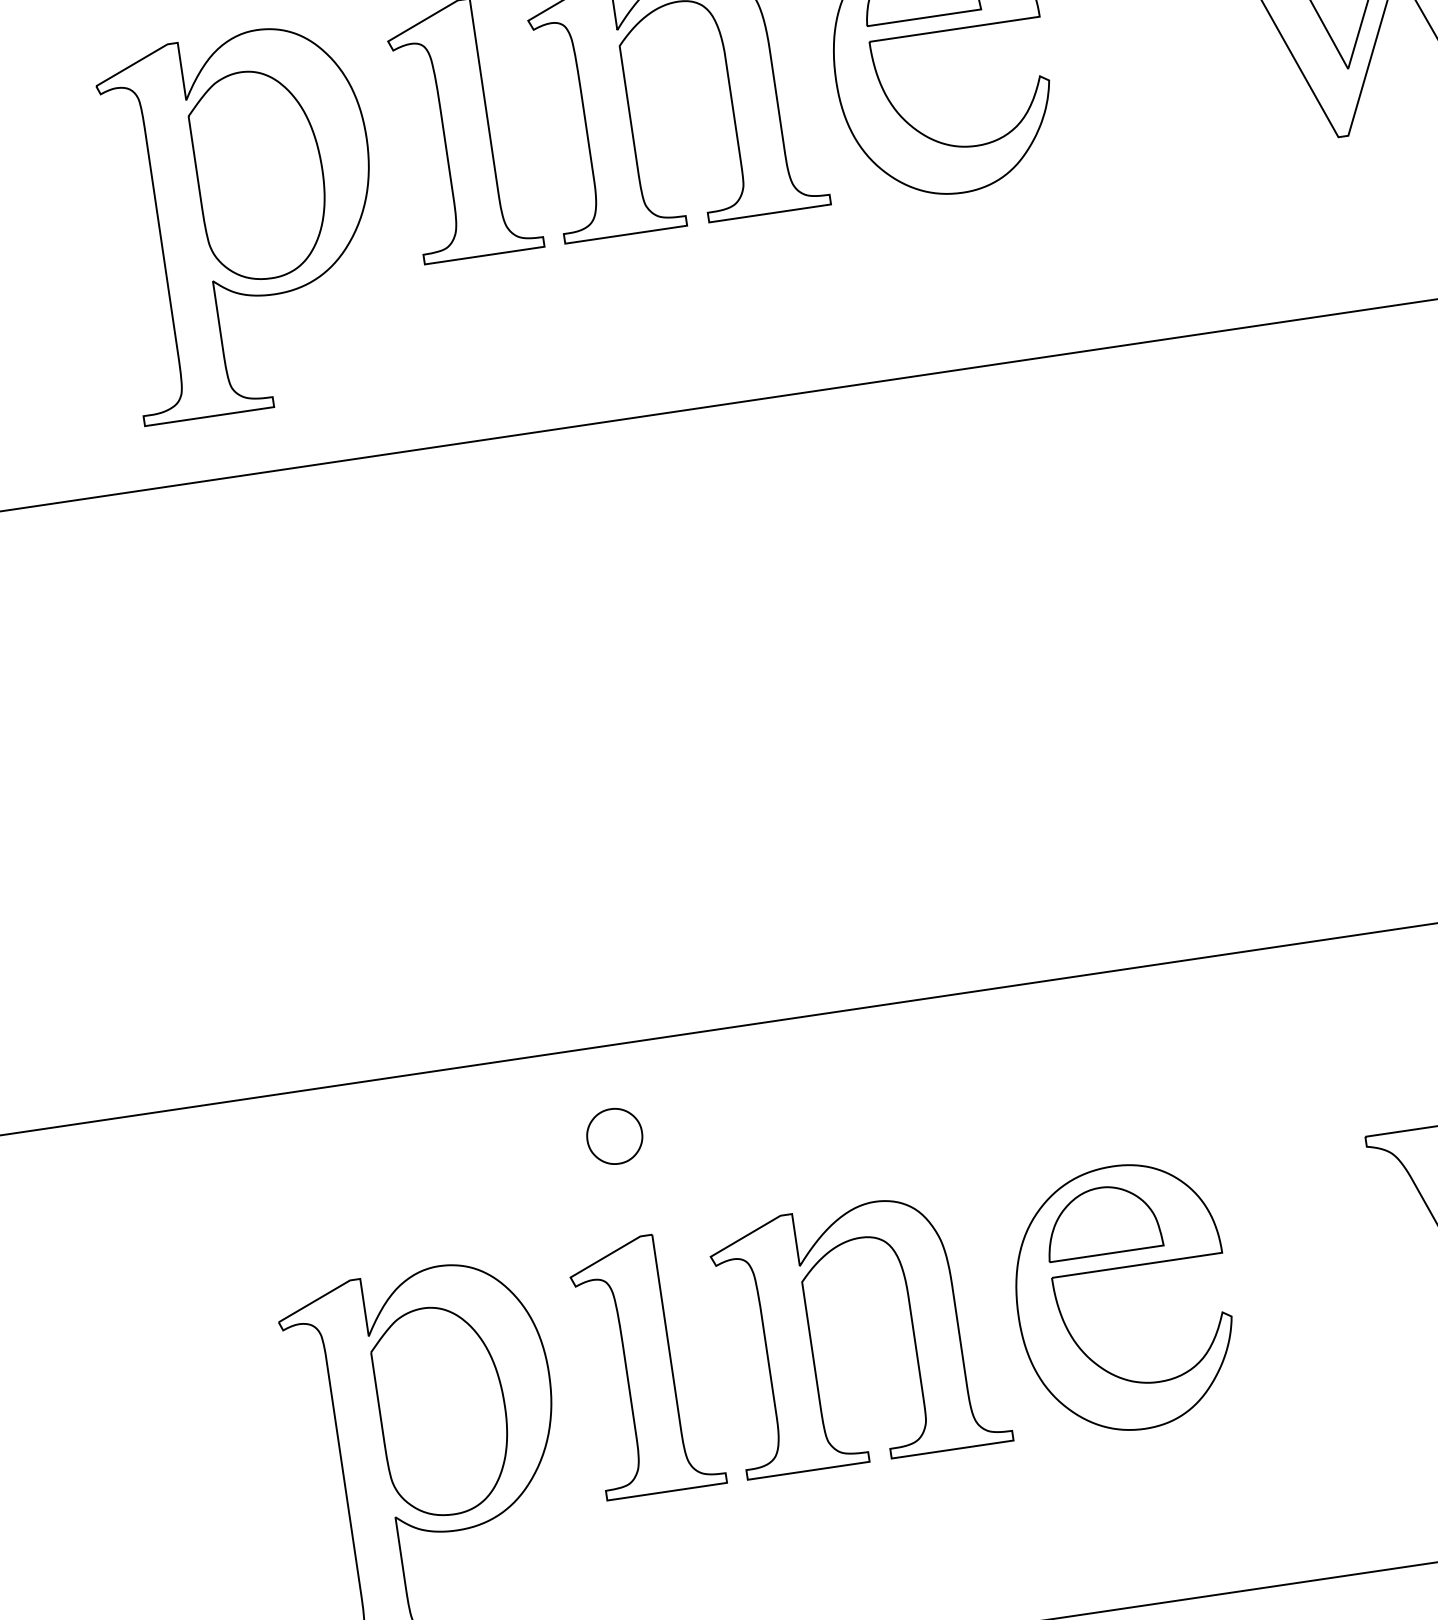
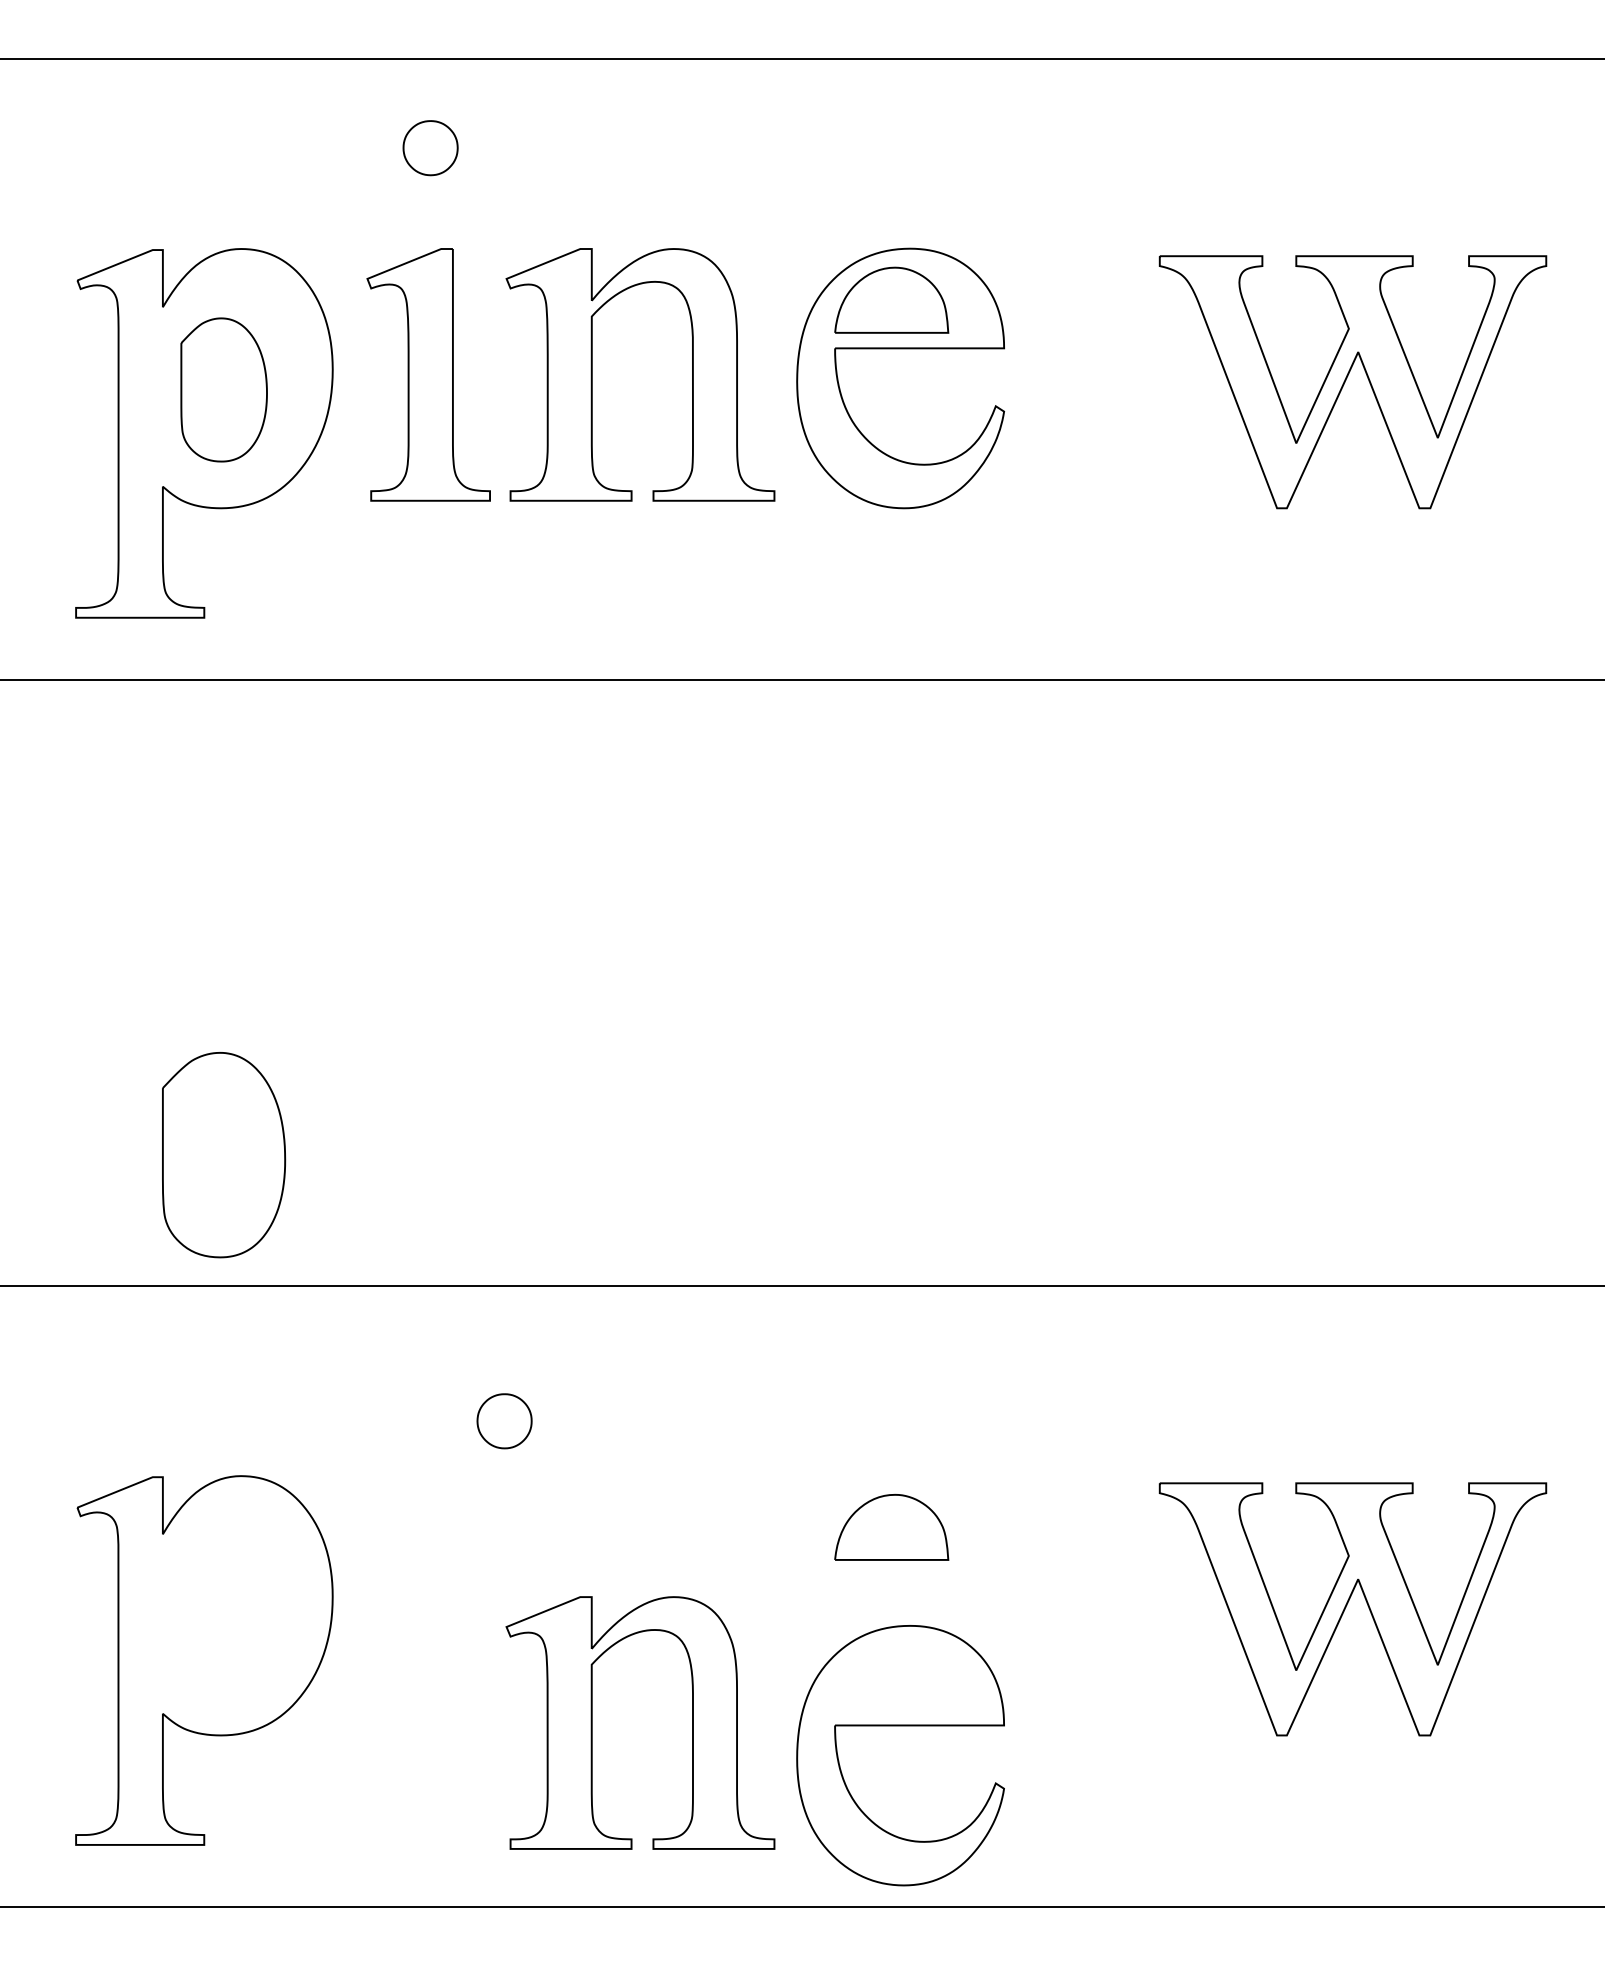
part: (260, 174) -> (224, 389), size x0.7
part: (614, 1136) -> (504, 1421), moved
part: (1118, 1269) -> (900, 1726), moved
part: (811, 1340) -> (592, 1722), moved
part: (646, 1364) -> (428, 1601), removed
part: (443, 1411) -> (224, 1155), moved

